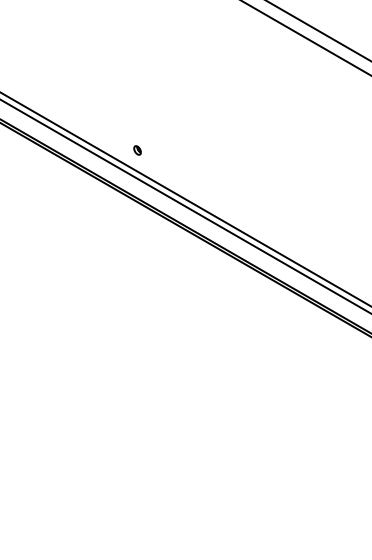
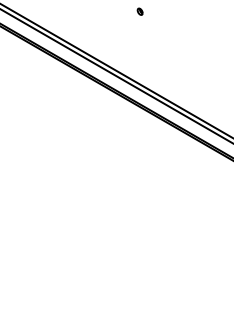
part: (137, 150) -> (140, 11), moved

